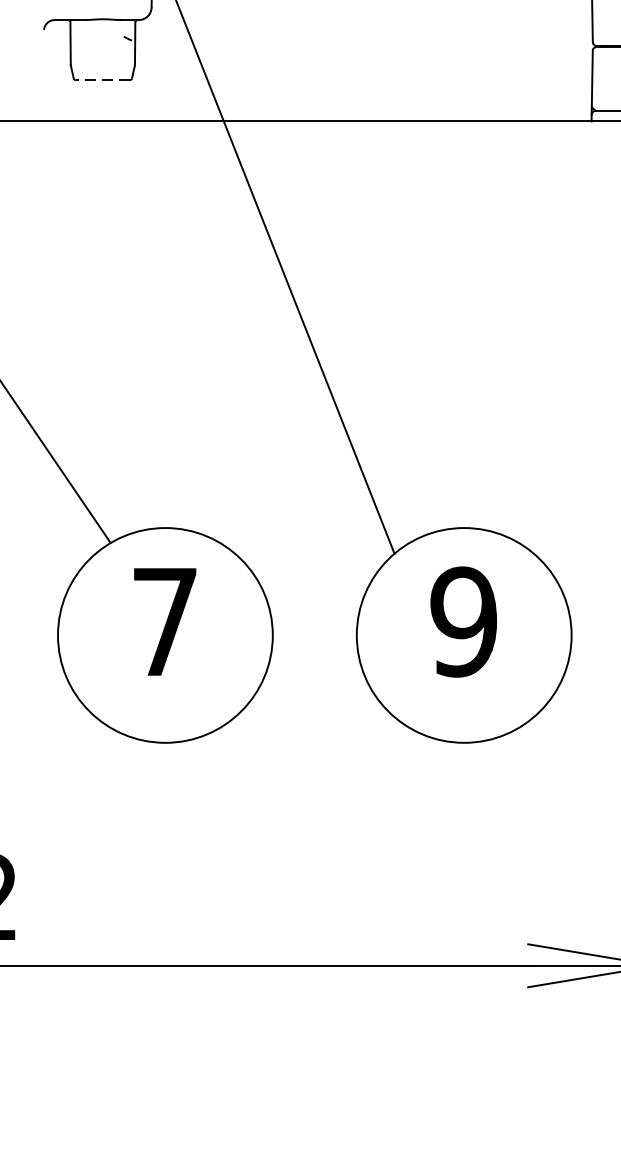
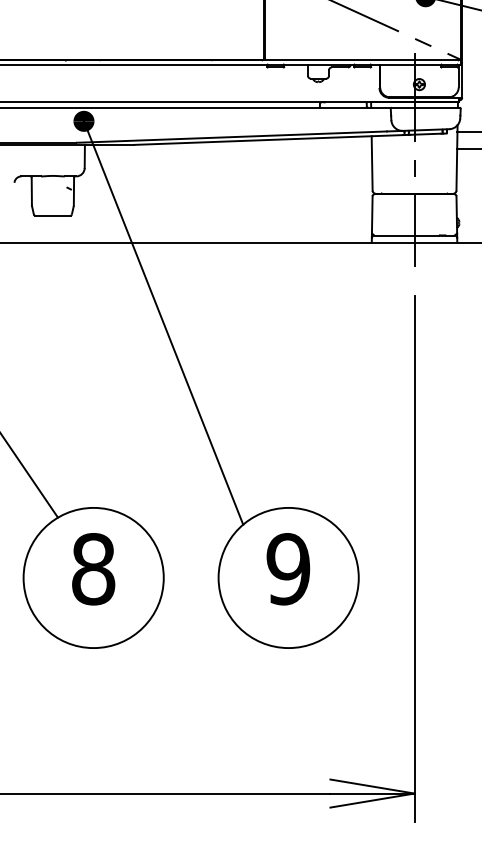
line: (102, 79) -> (52, 215), dashed -> solid
text: (165, 622) -> (93, 569), 7 -> 8

